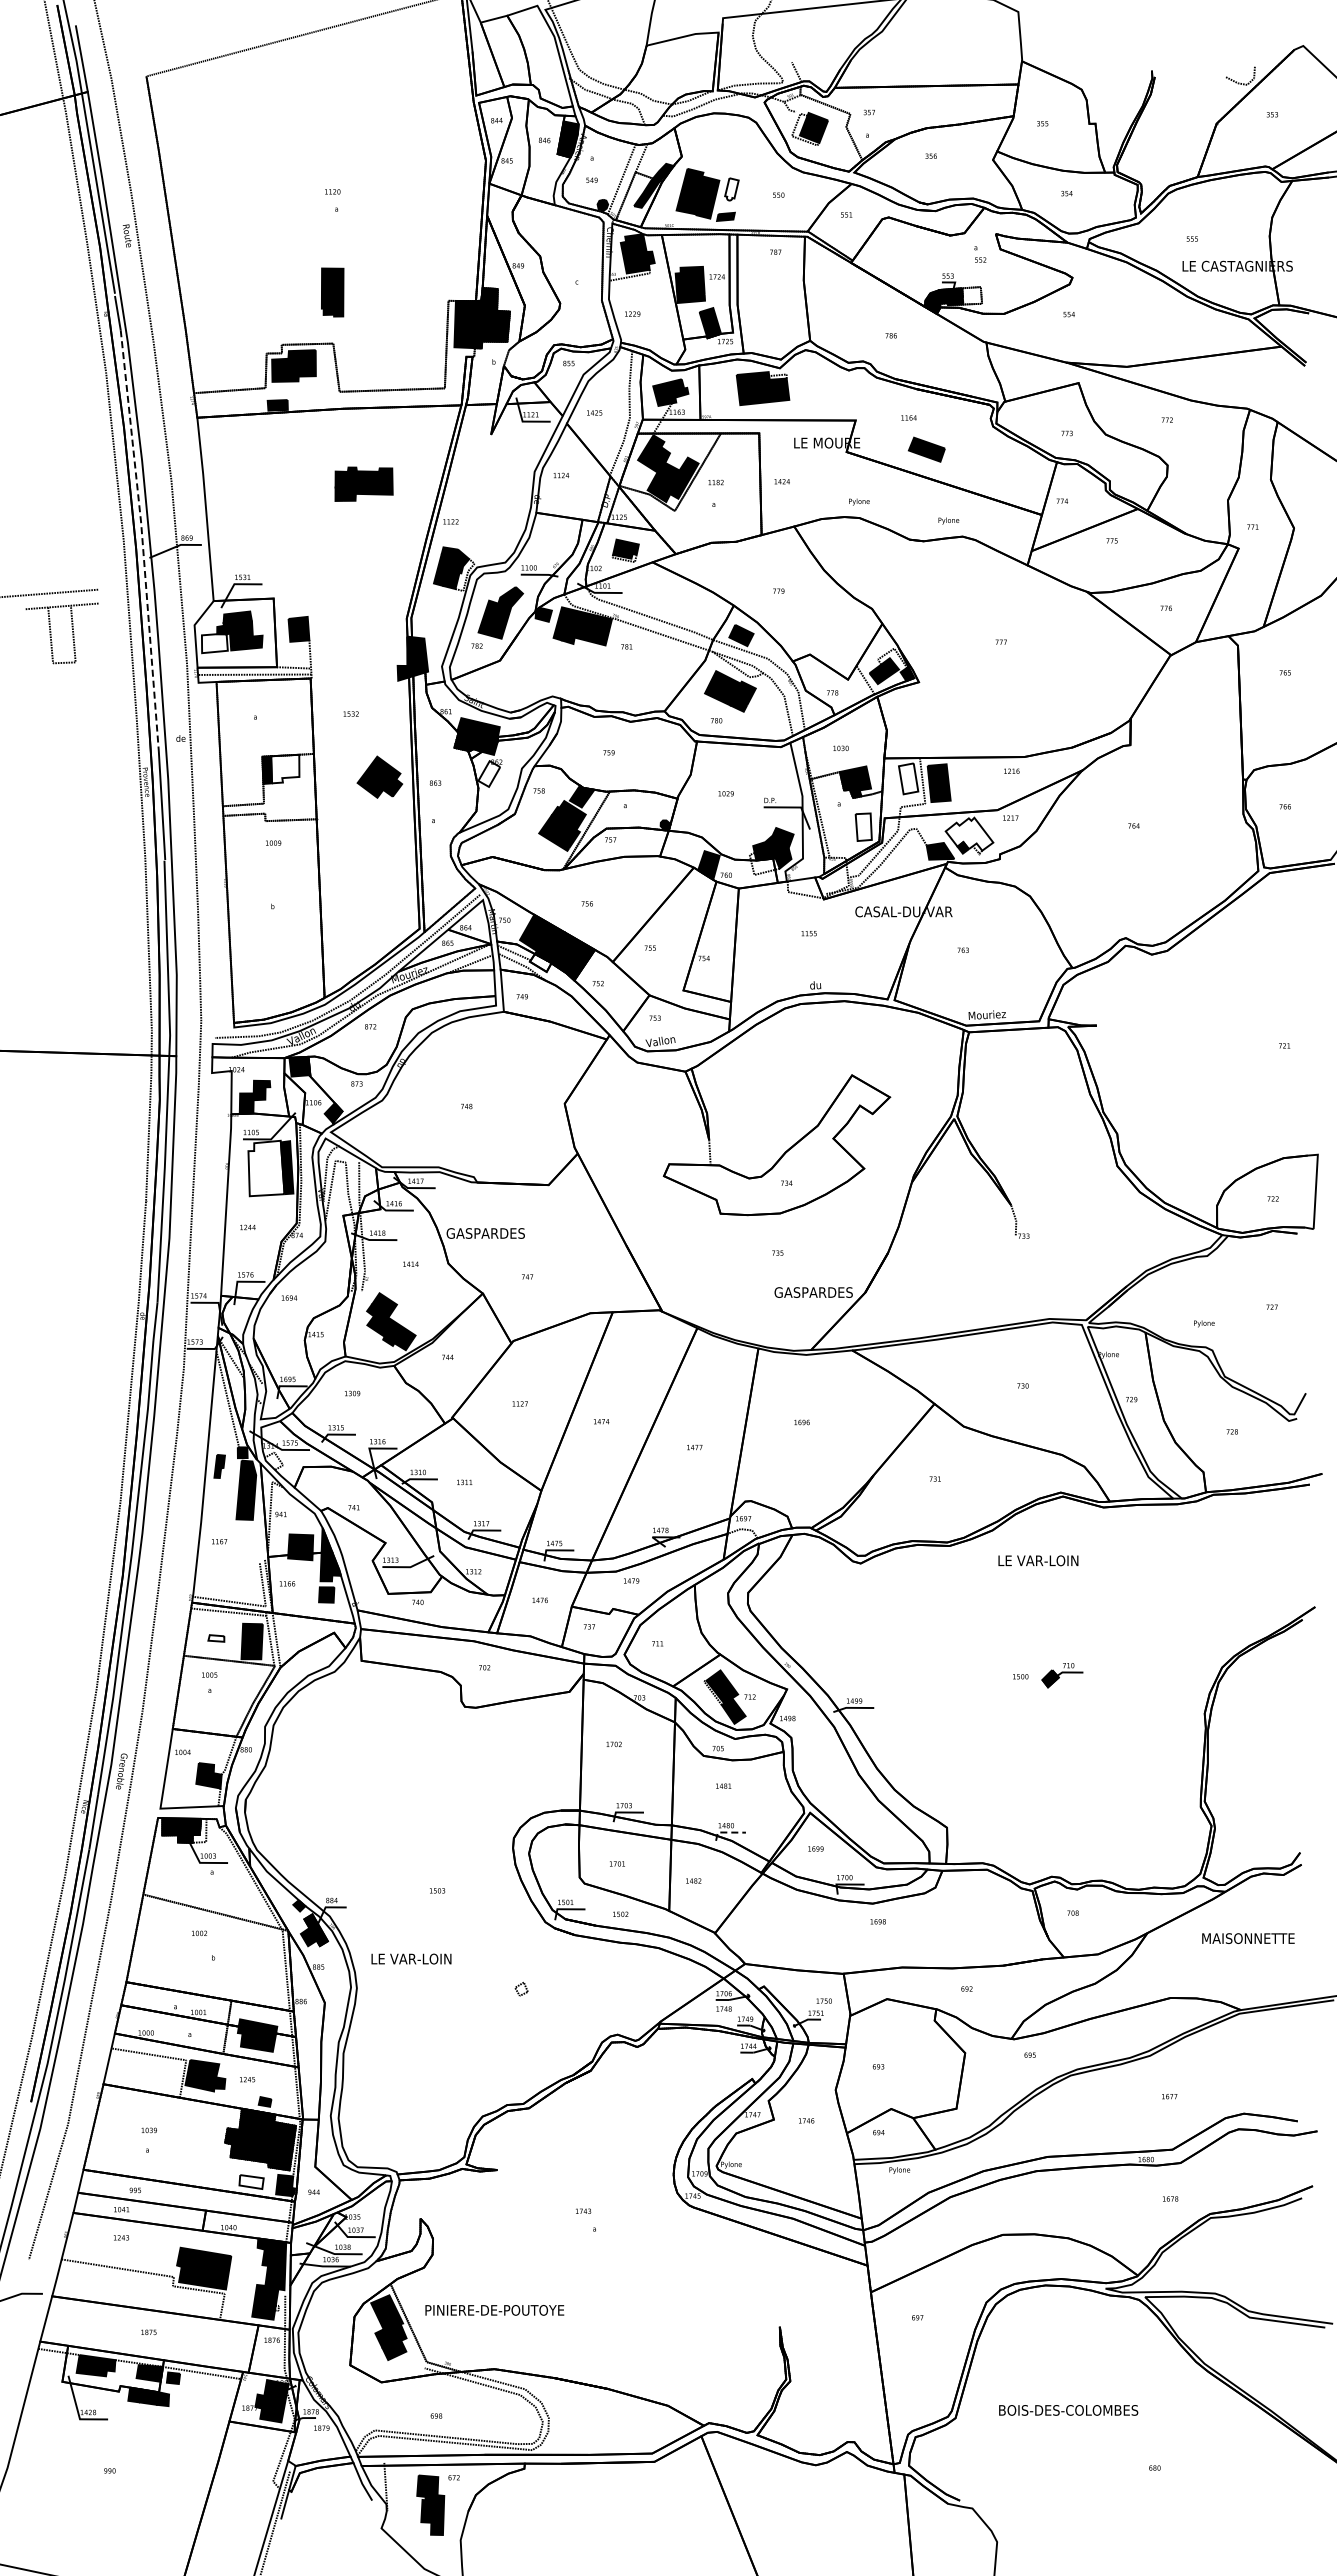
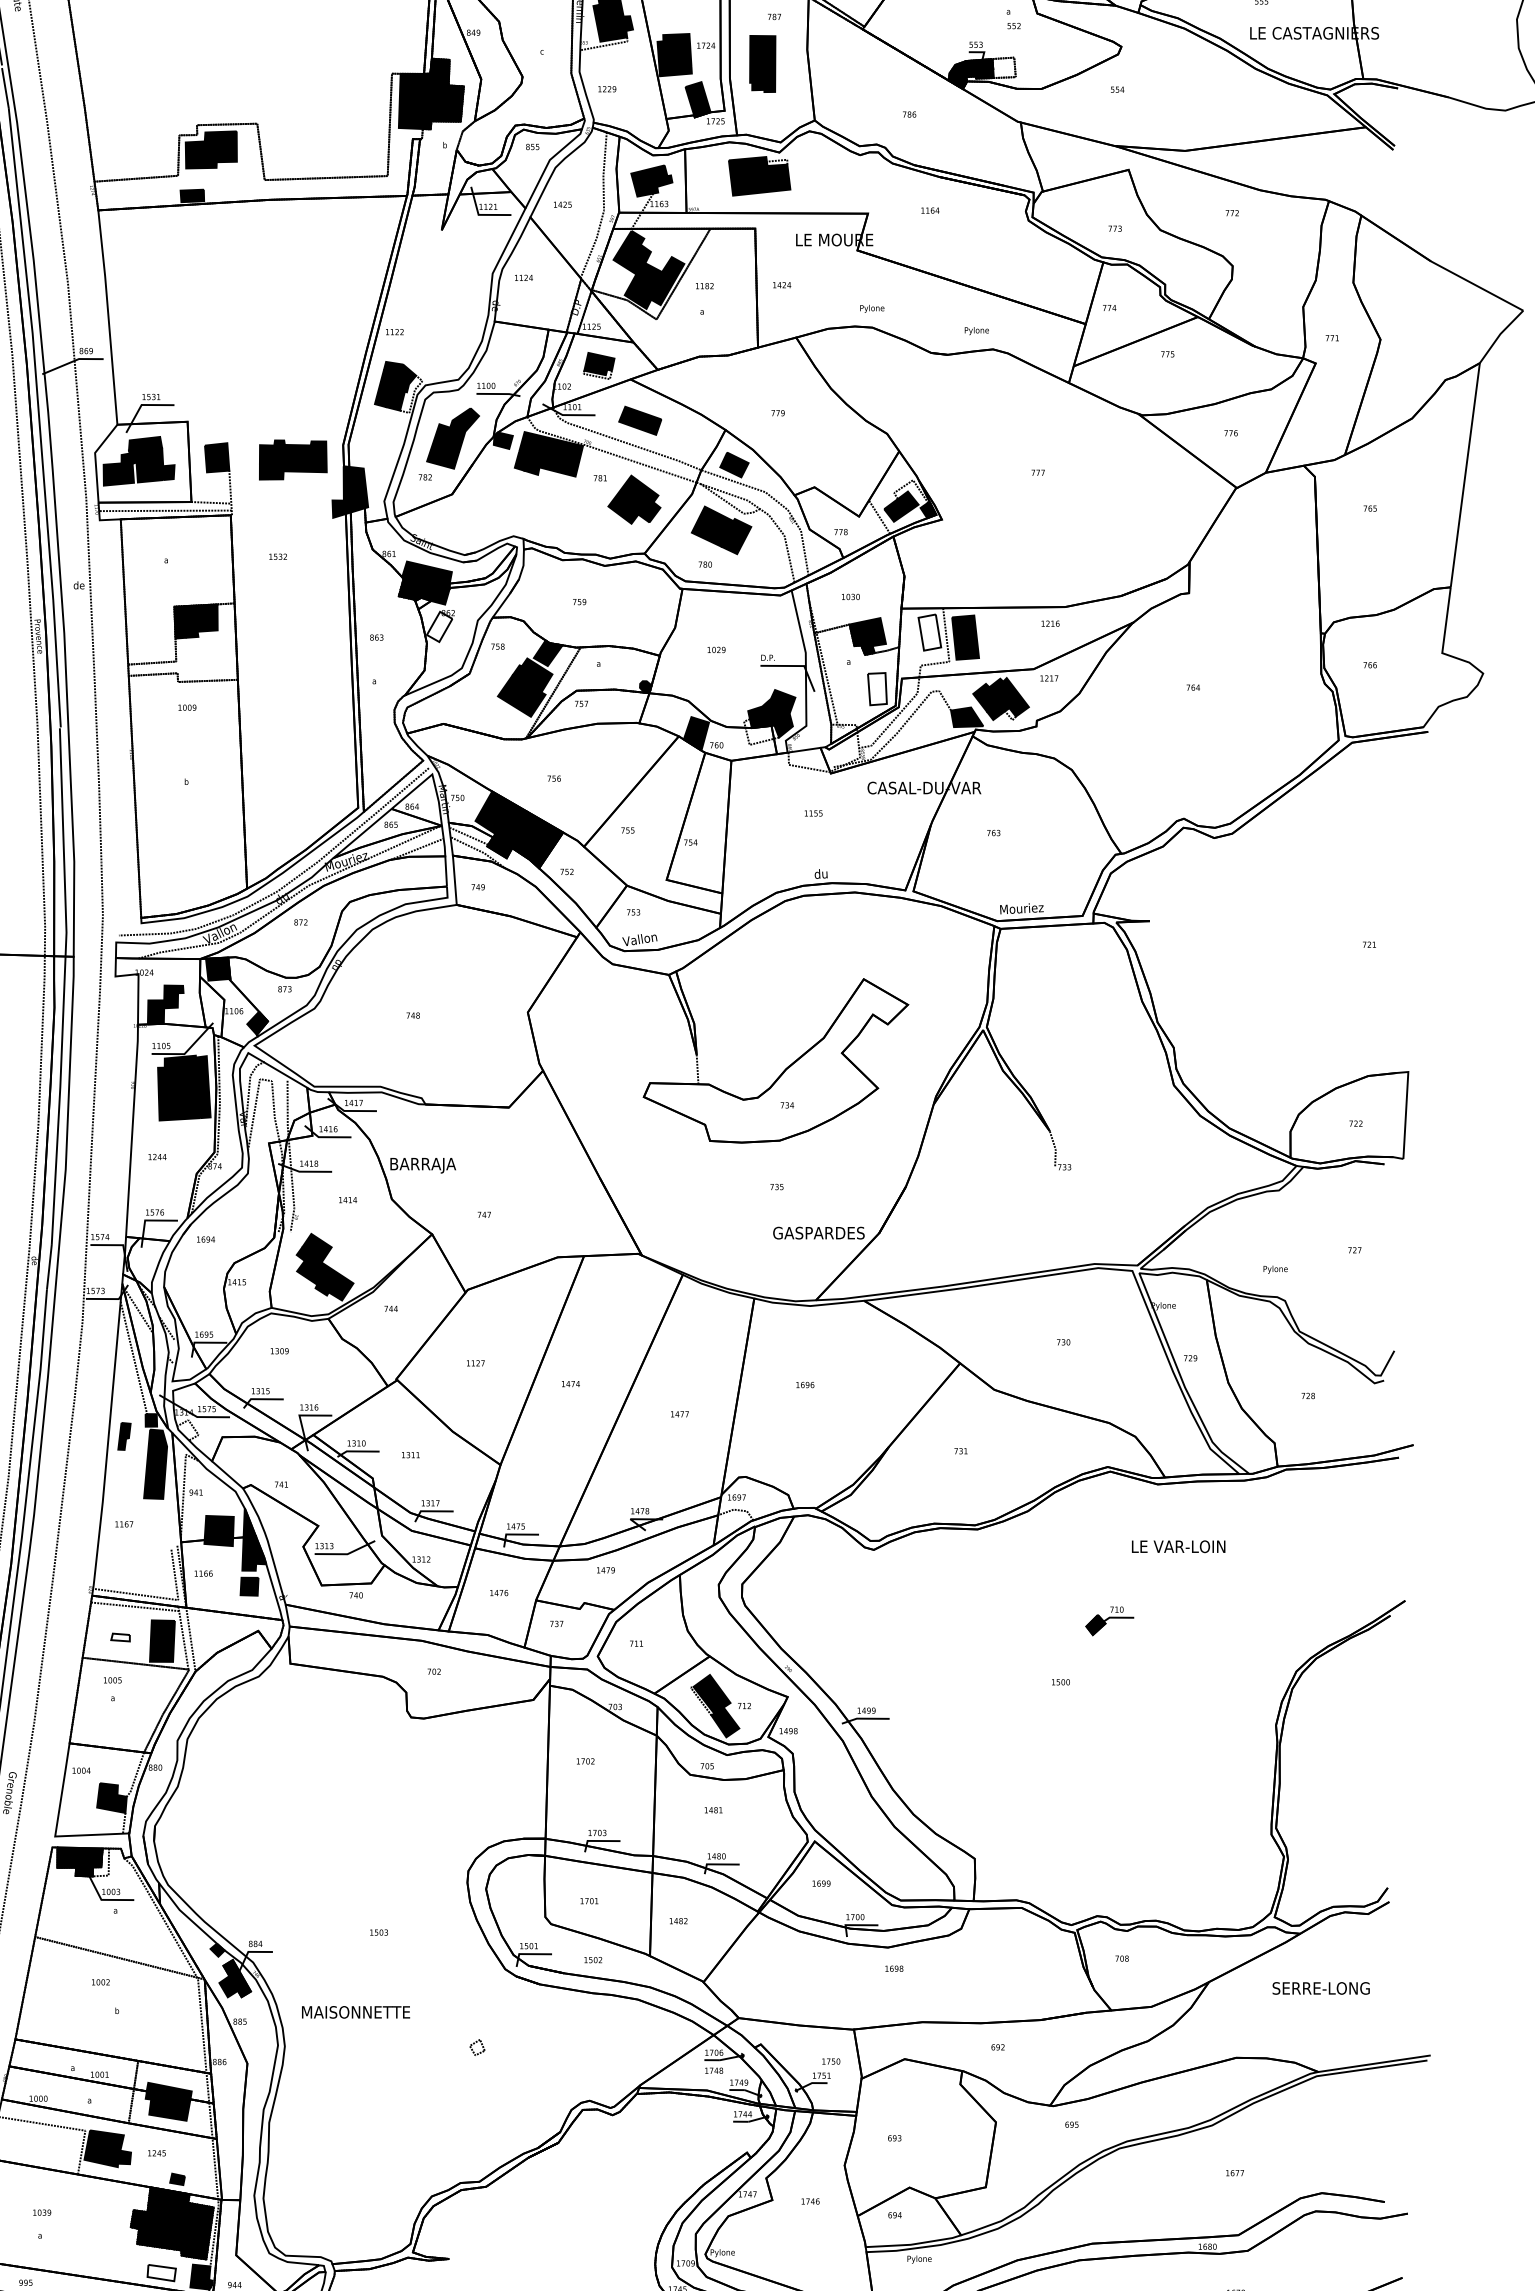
part: (332, 292) -> (762, 63), moved
part: (926, 449) -> (639, 420), moved
part: (363, 483) -> (292, 459), moved
line: (142, 539) -> (34, 352), dashed -> solid
fill: (214, 643) -> (118, 474), added
fill: (285, 768) -> (201, 620), added
part: (379, 776) -> (633, 498), moved
fill: (969, 833) -> (1001, 696), added
fill: (540, 962) -> (499, 847), added
fill: (266, 1168) -> (179, 1088), added
text: (485, 1234) -> (435, 1165), GASPARDES -> BARRAJA
text: (1038, 1560) -> (1178, 1546), moved
part: (1062, 1675) -> (1109, 1621), moved
line: (727, 1832) -> (718, 1864), dashed -> solid
text: (1247, 1938) -> (1326, 1988), MAISONNETTE -> SERRE-LONG
text: (417, 1958) -> (355, 2011), LE VAR-LOIN -> MAISONNETTE

